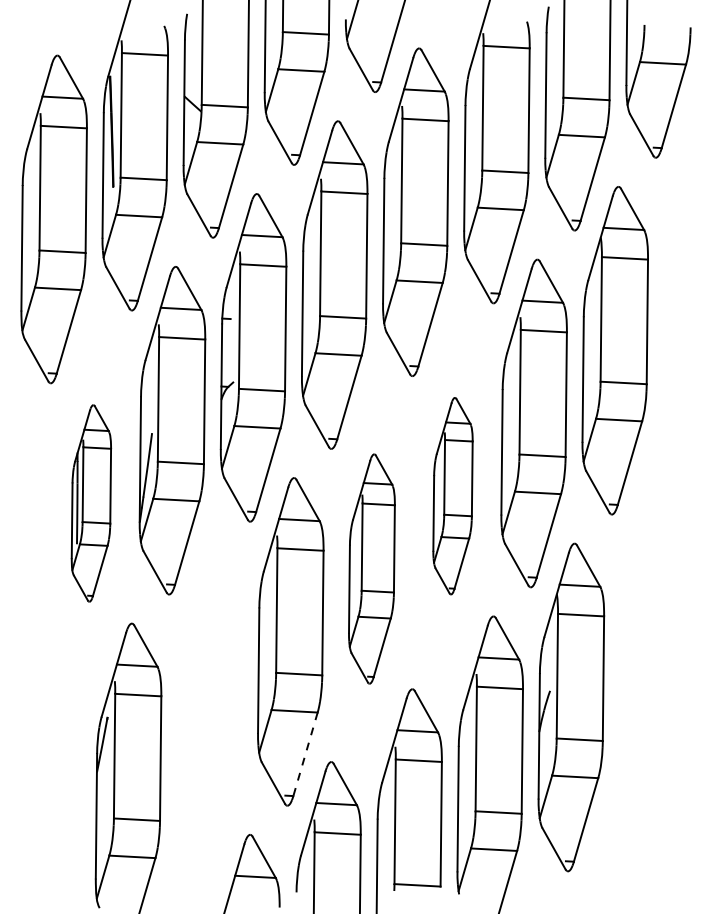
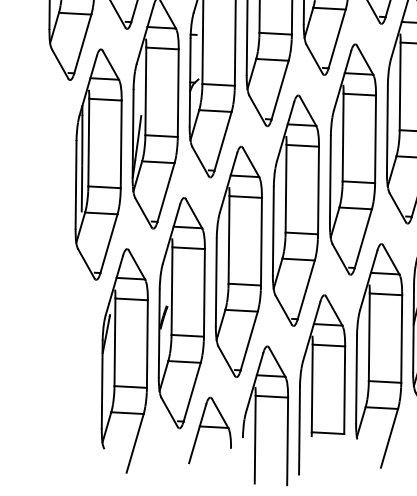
part: (452, 495) -> (352, 159), size x1.67
part: (91, 503) -> (98, 164), size x1.67
part: (371, 568) -> (295, 210), size x1.43
part: (209, 714) -> (181, 313), added
line: (305, 754) -> (249, 341), dashed -> solid

